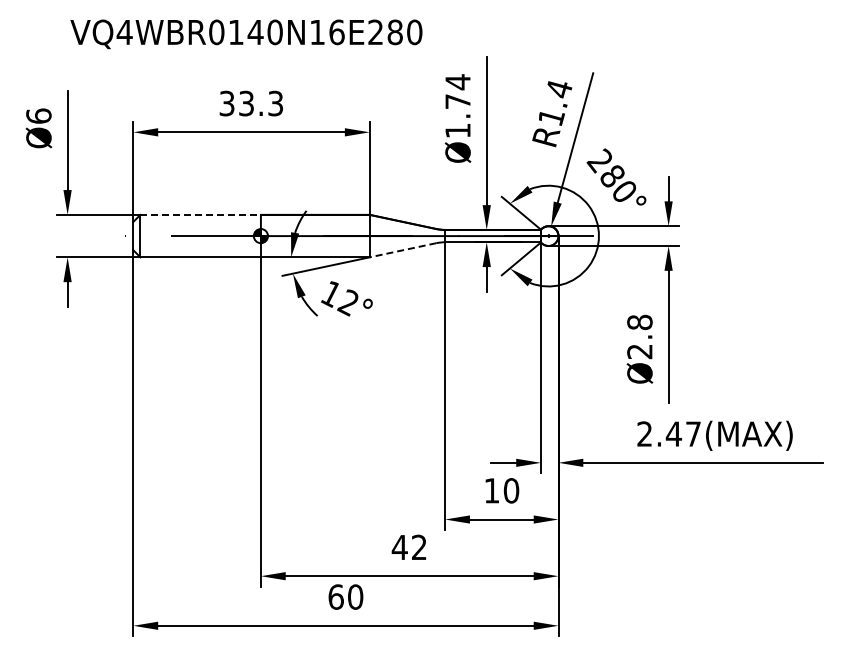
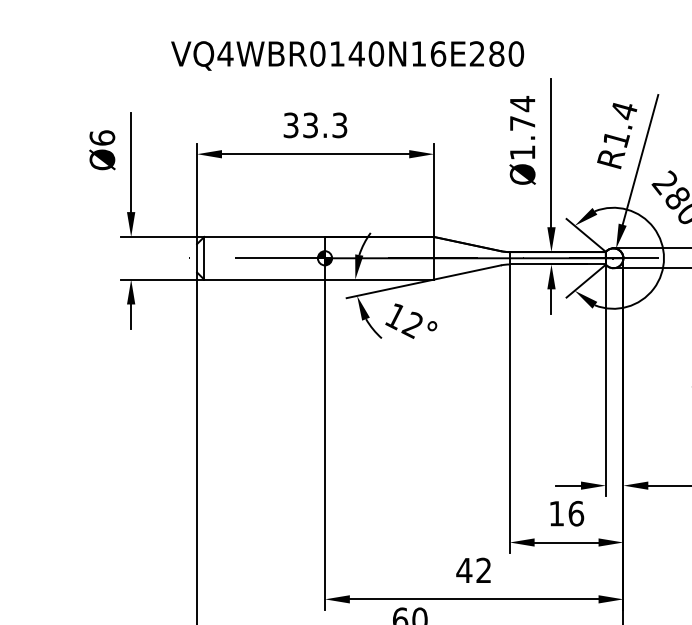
text: (246, 34) -> (347, 56), moved
line: (201, 214) -> (265, 236), dashed -> solid
line: (402, 250) -> (466, 272), dashed -> solid
text: (511, 490) -> (576, 513), 10 -> 16

